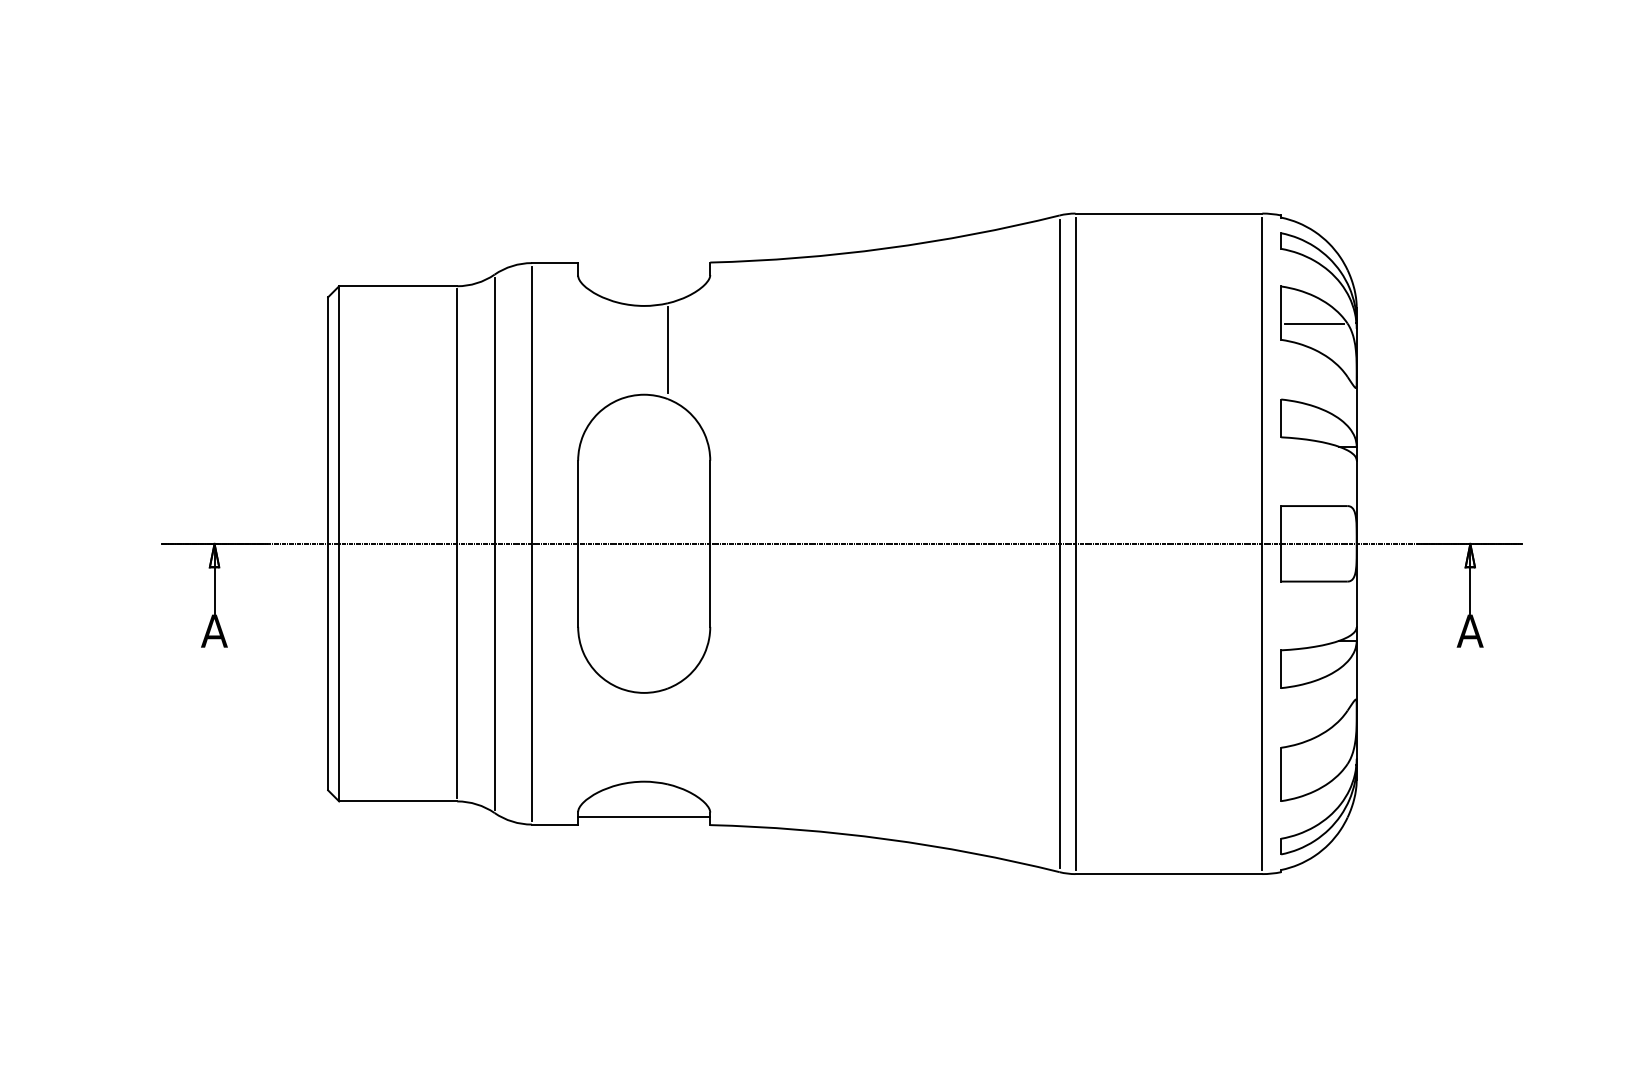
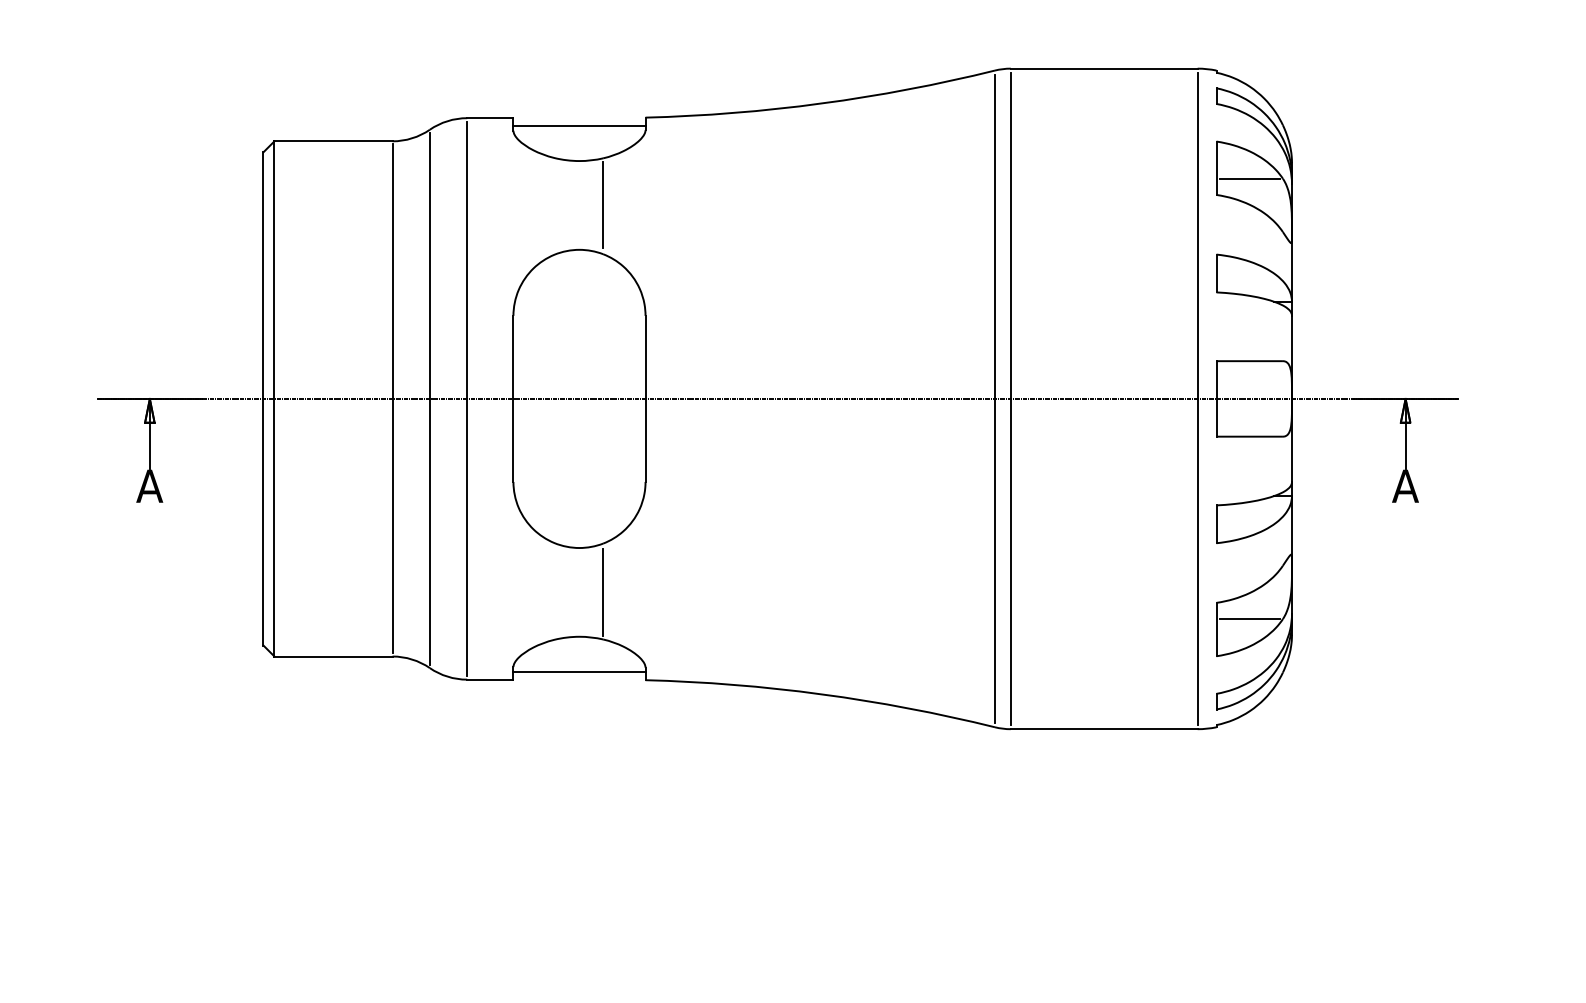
line: (644, 270) -> (579, 125), added
line: (667, 737) -> (602, 592), added
line: (1314, 764) -> (1249, 619), added

